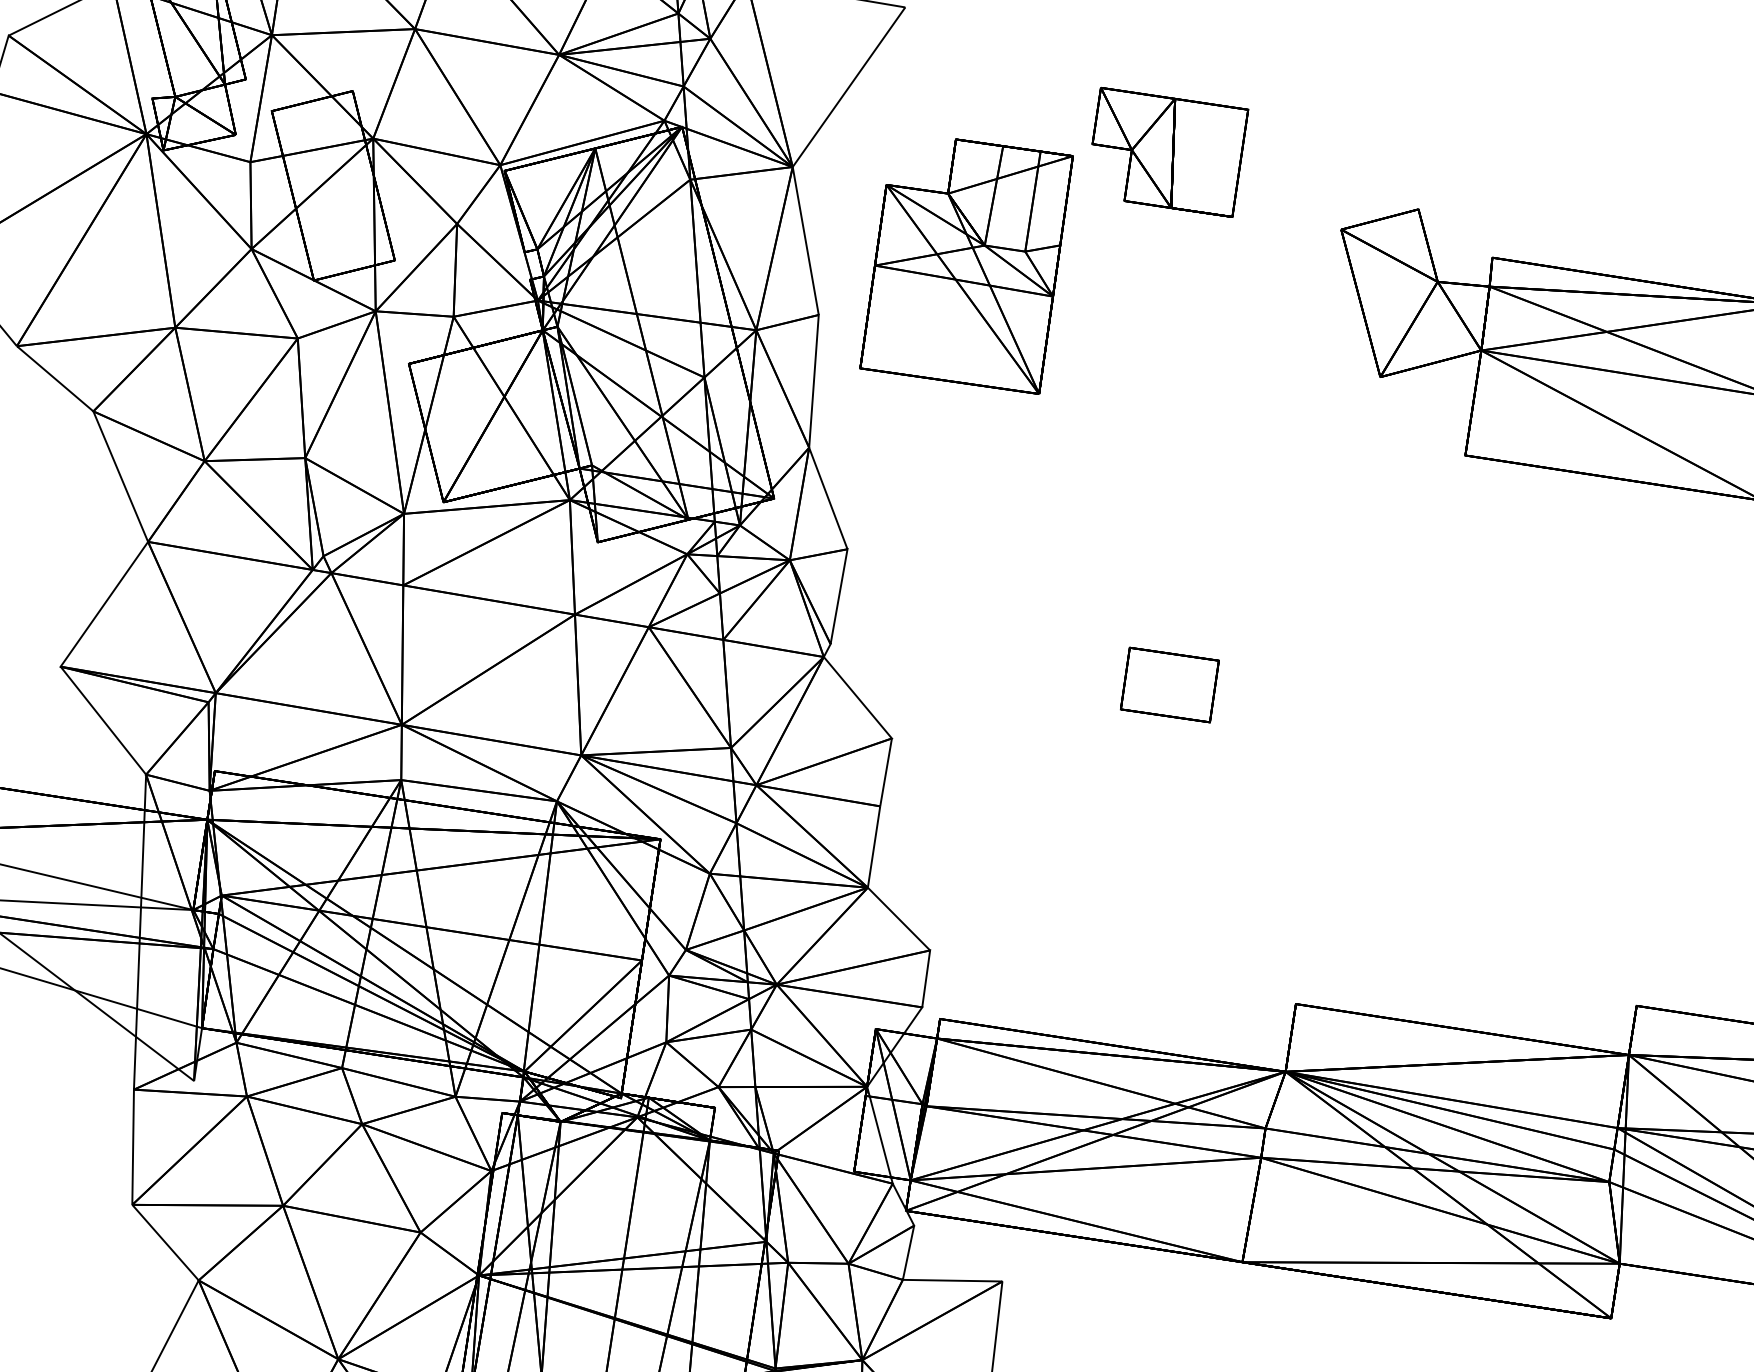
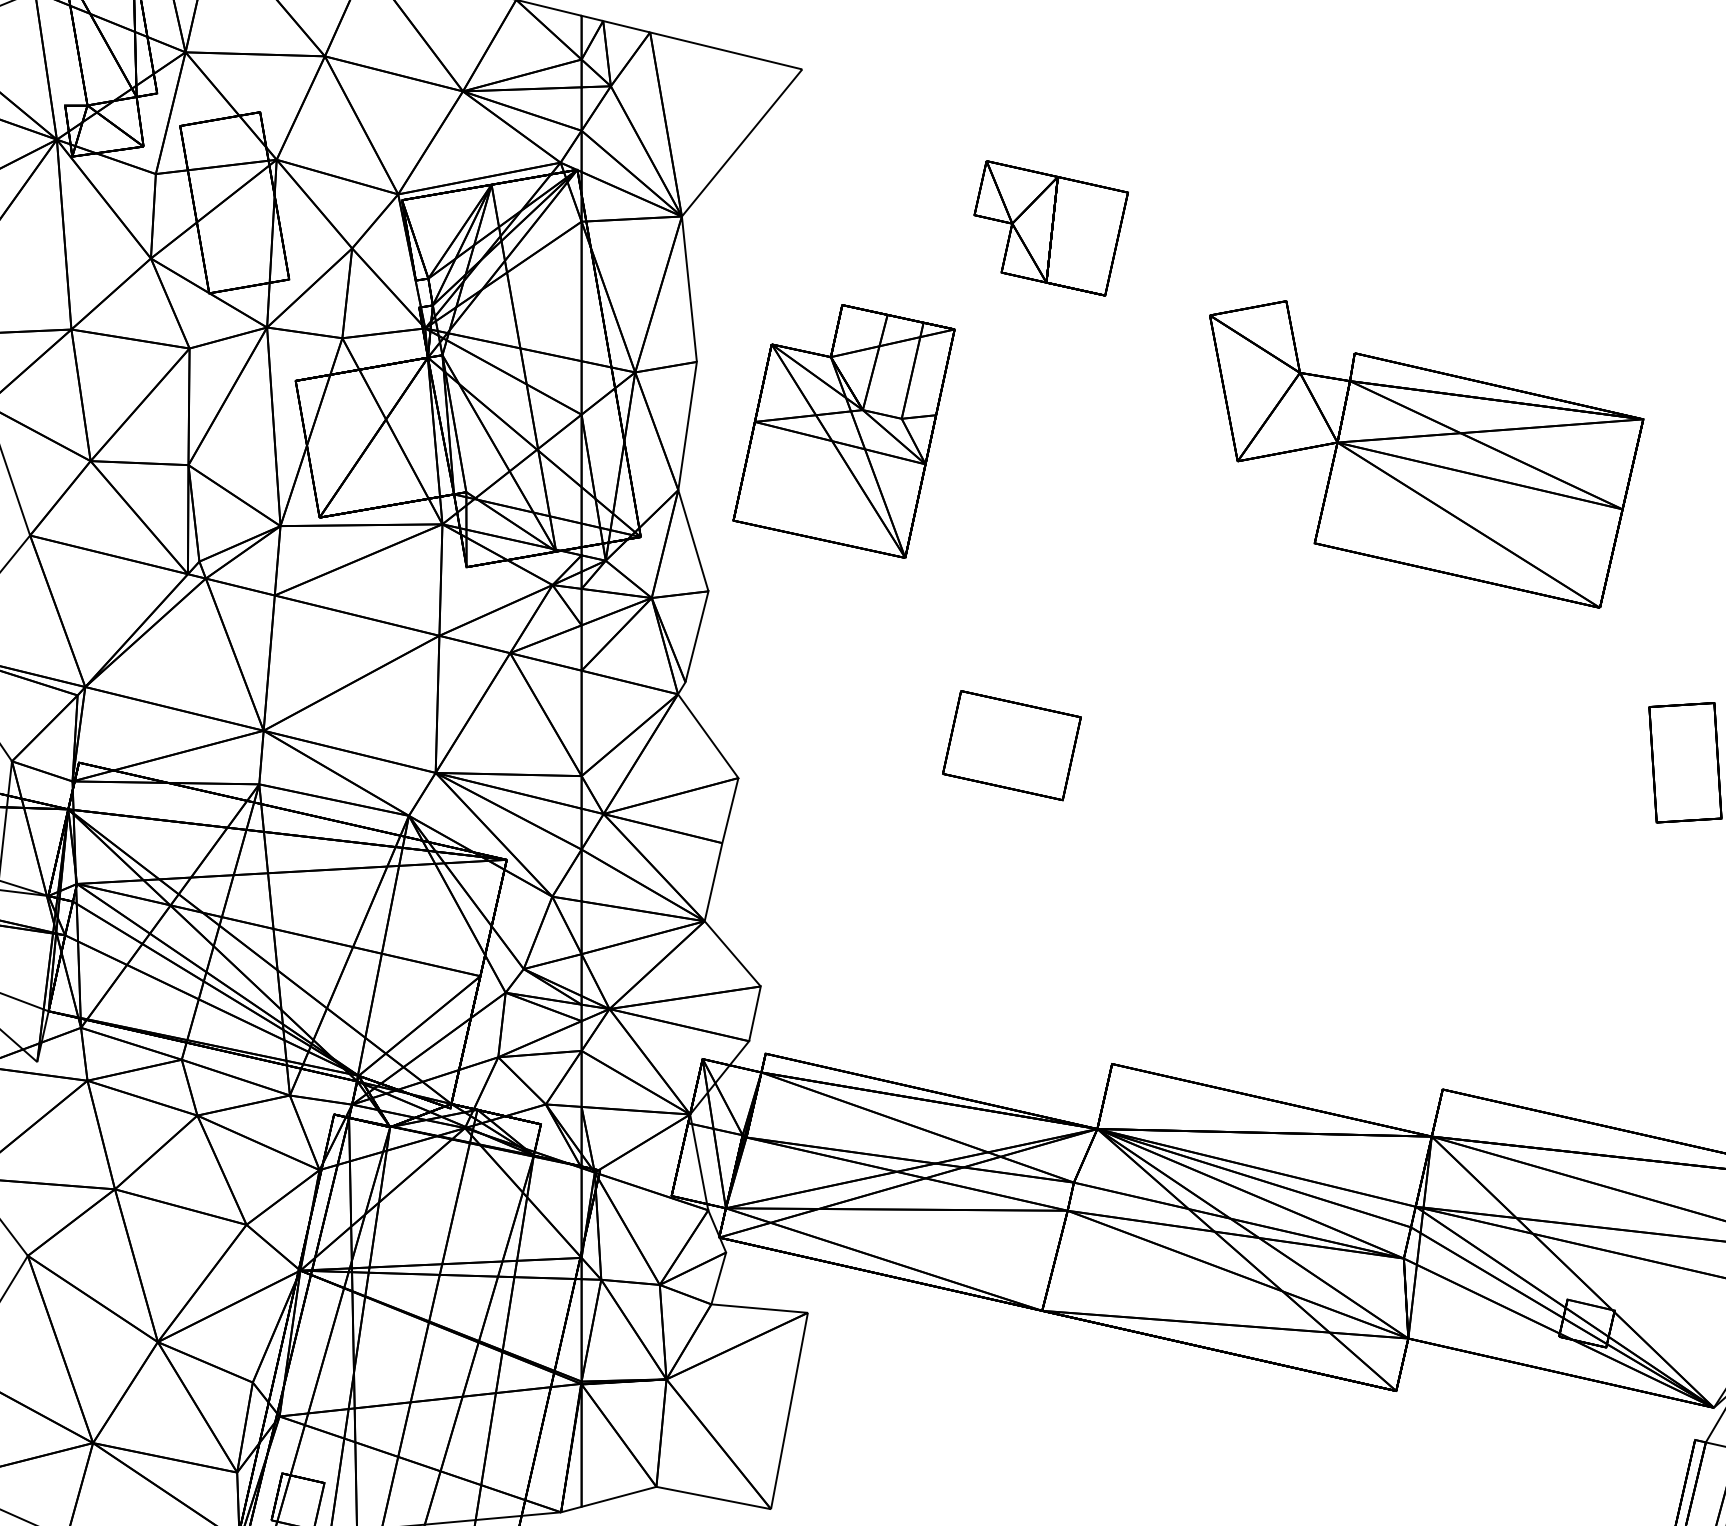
part: (966, 268) -> (843, 431), moved
part: (1169, 685) -> (1011, 745), size x1.4

